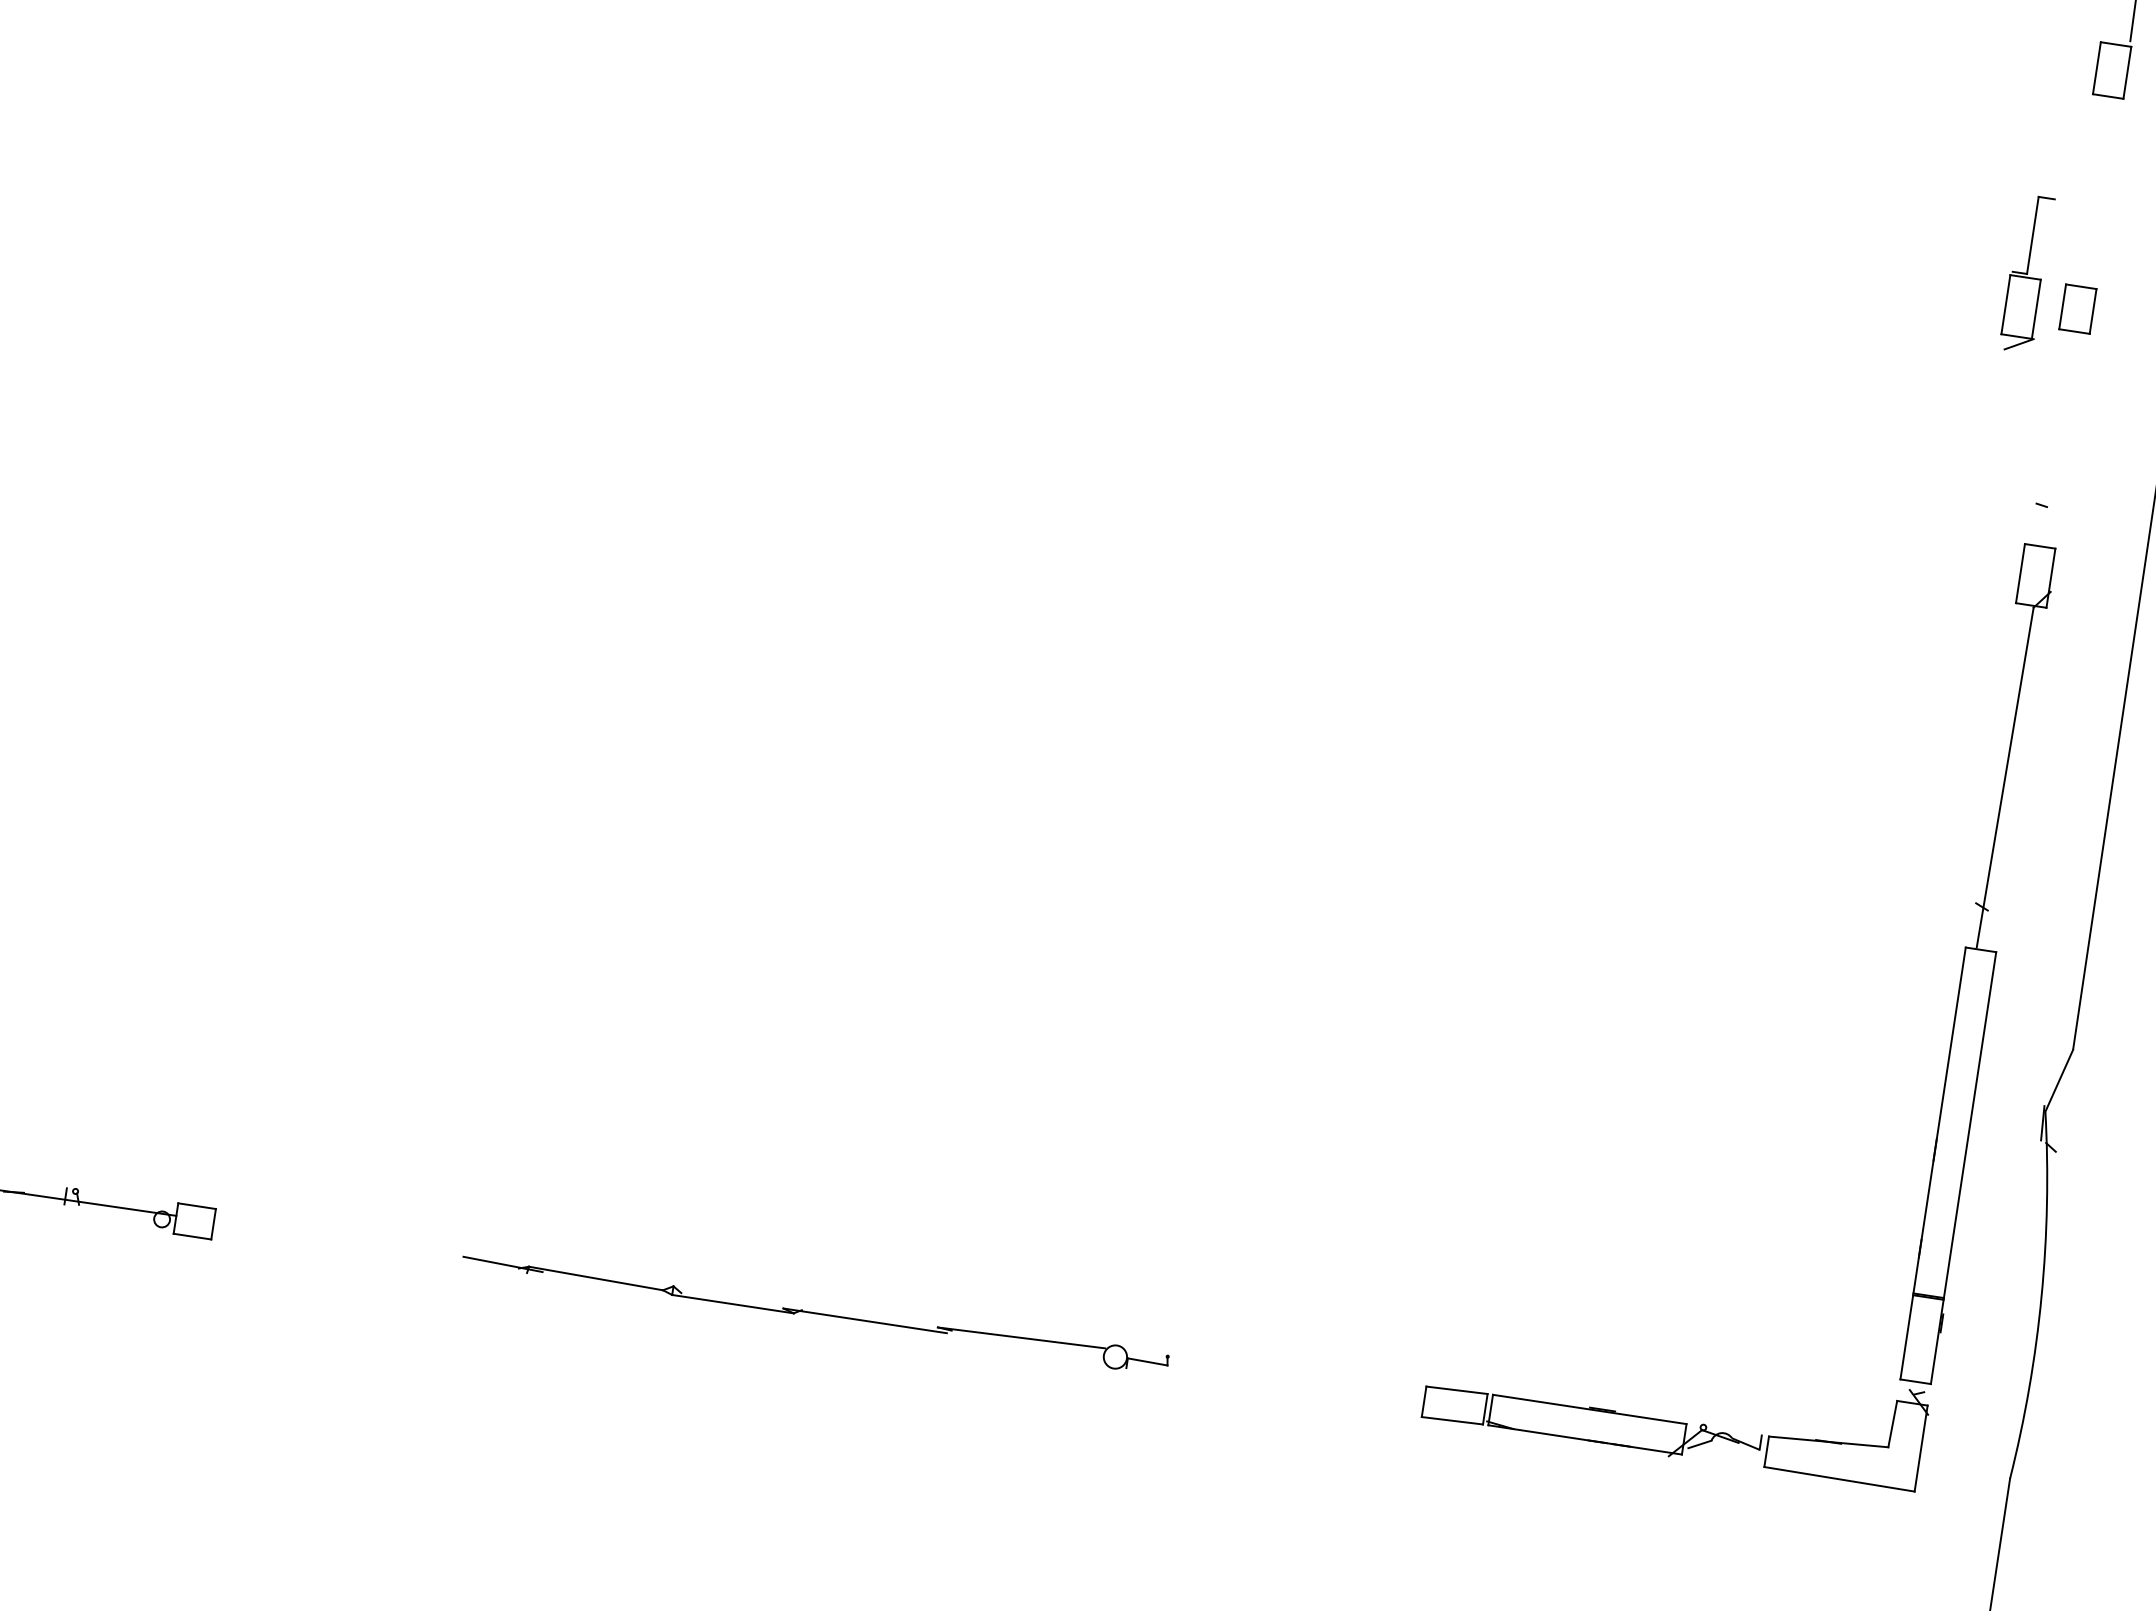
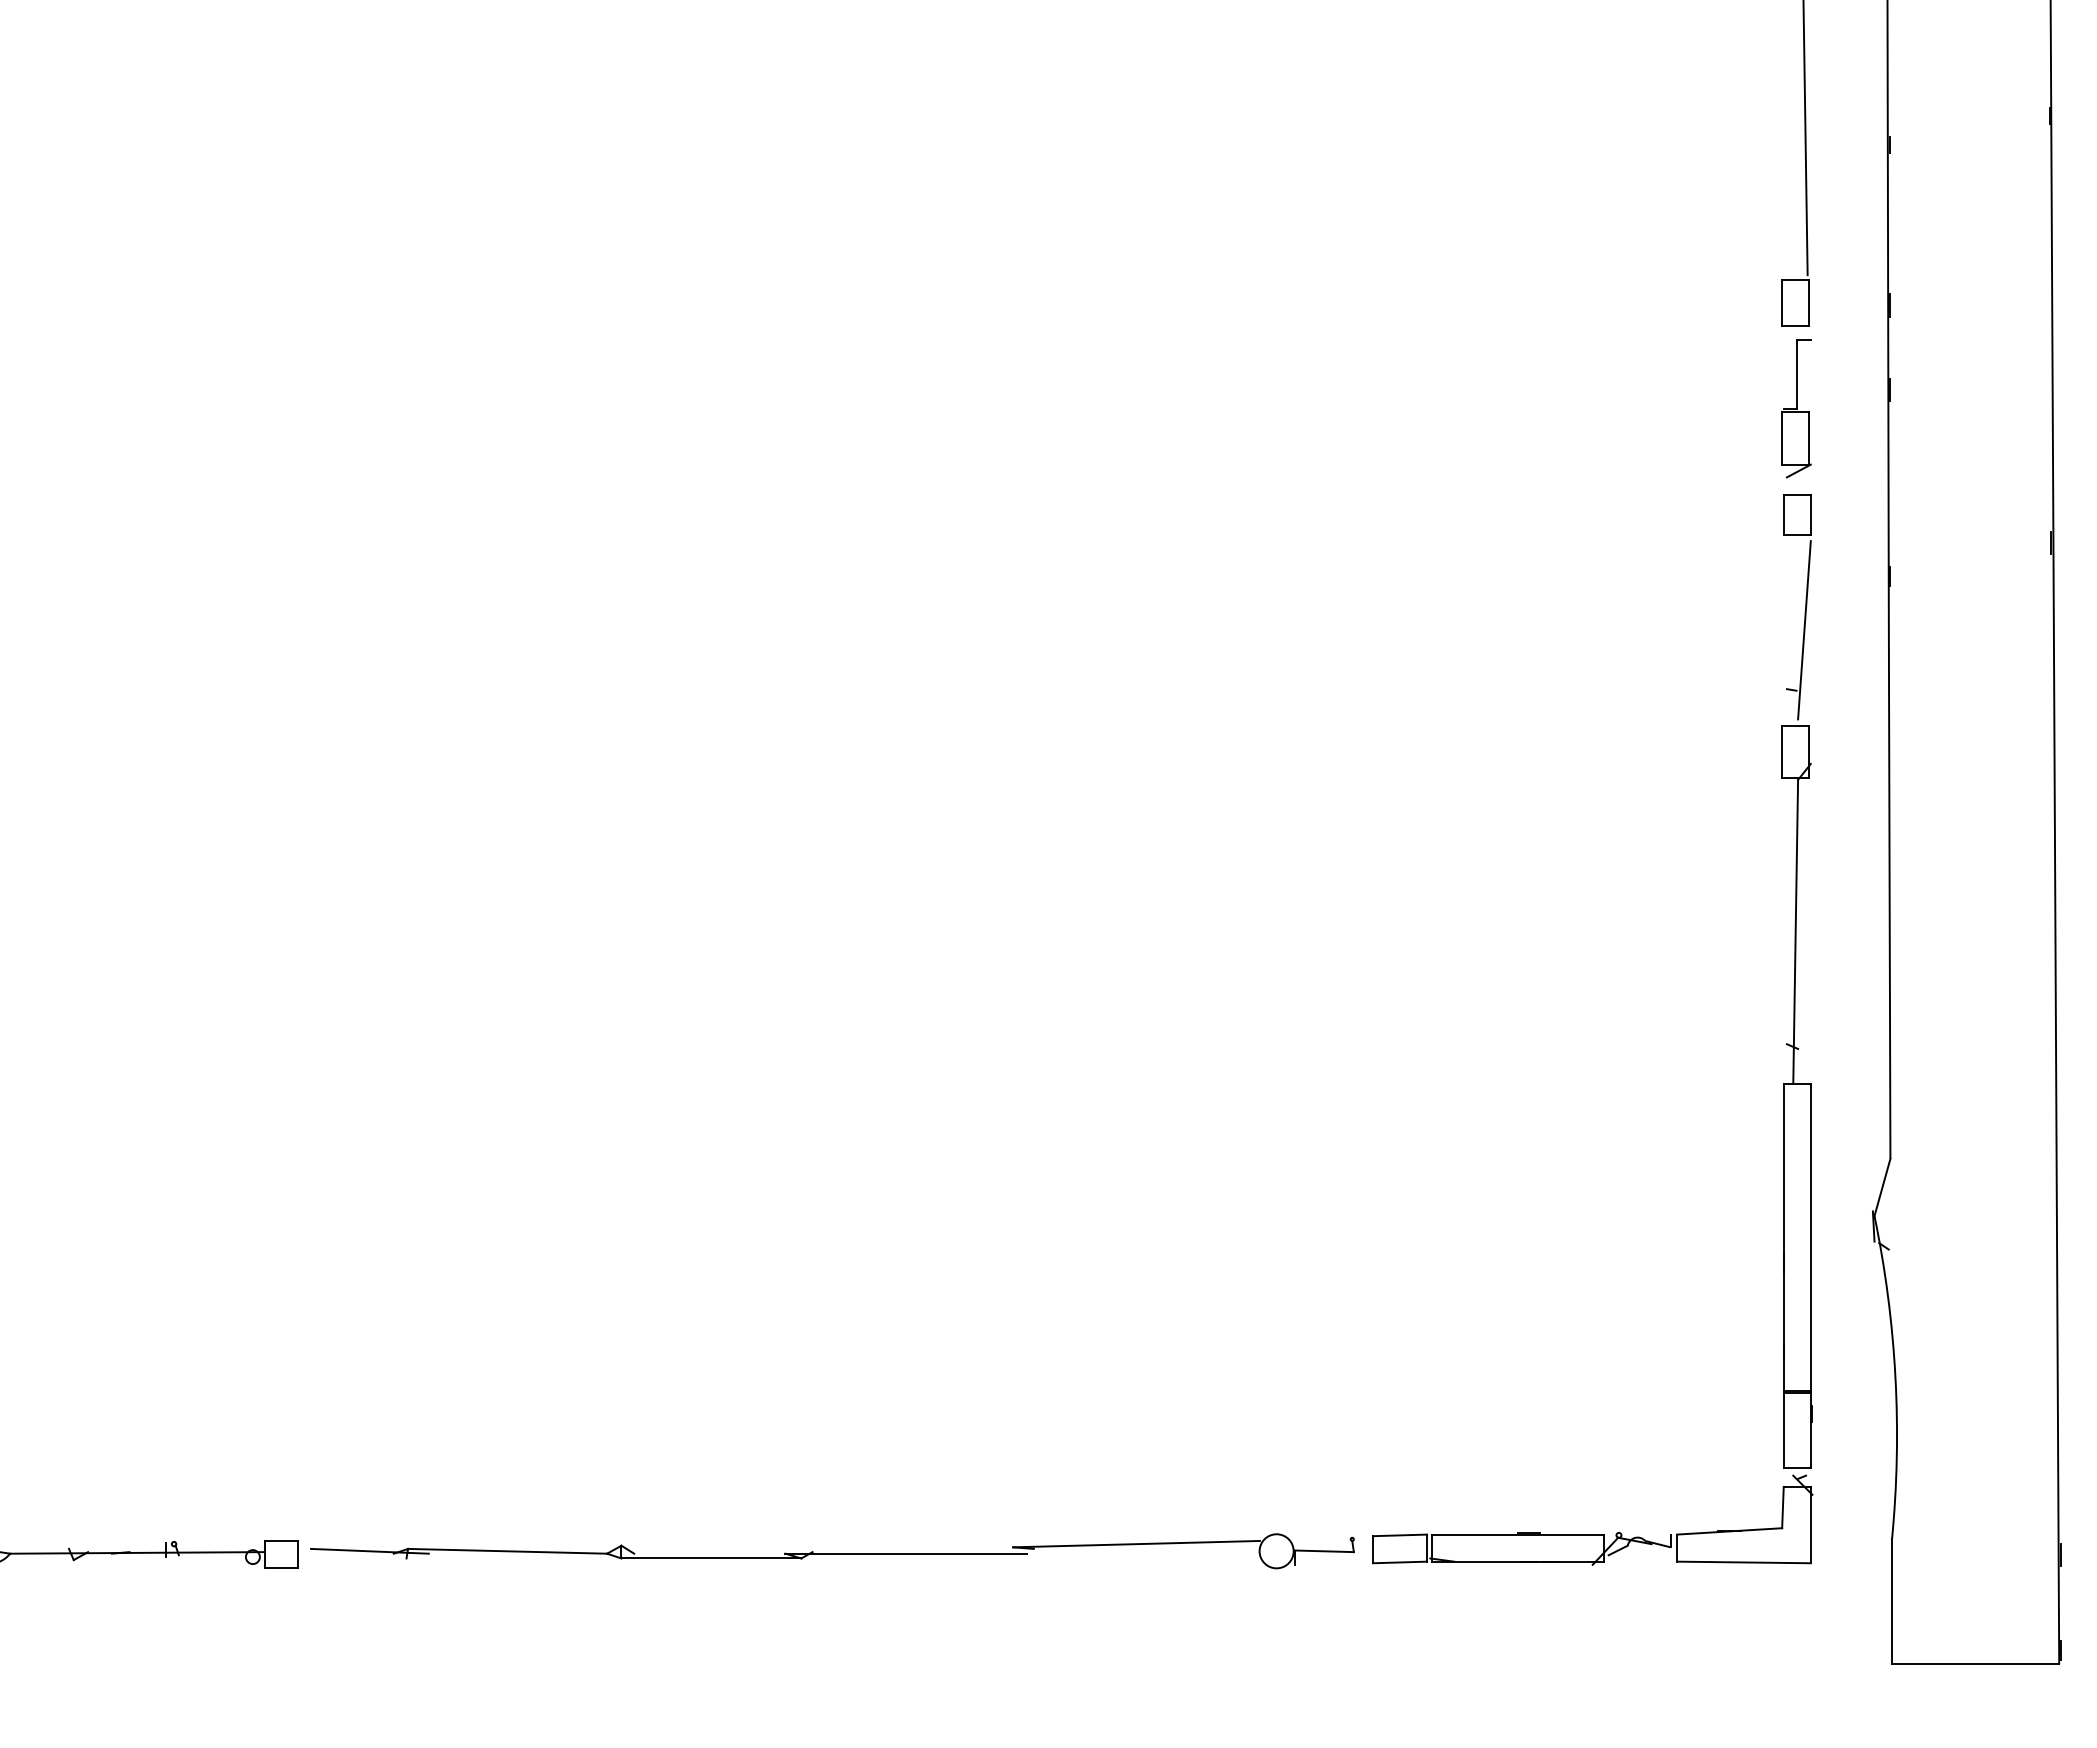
part: (2027, 273) -> (1796, 408), moved
line: (2066, 440) -> (1804, 630), added
part: (815, 1311) -> (832, 1551), size x1.67

